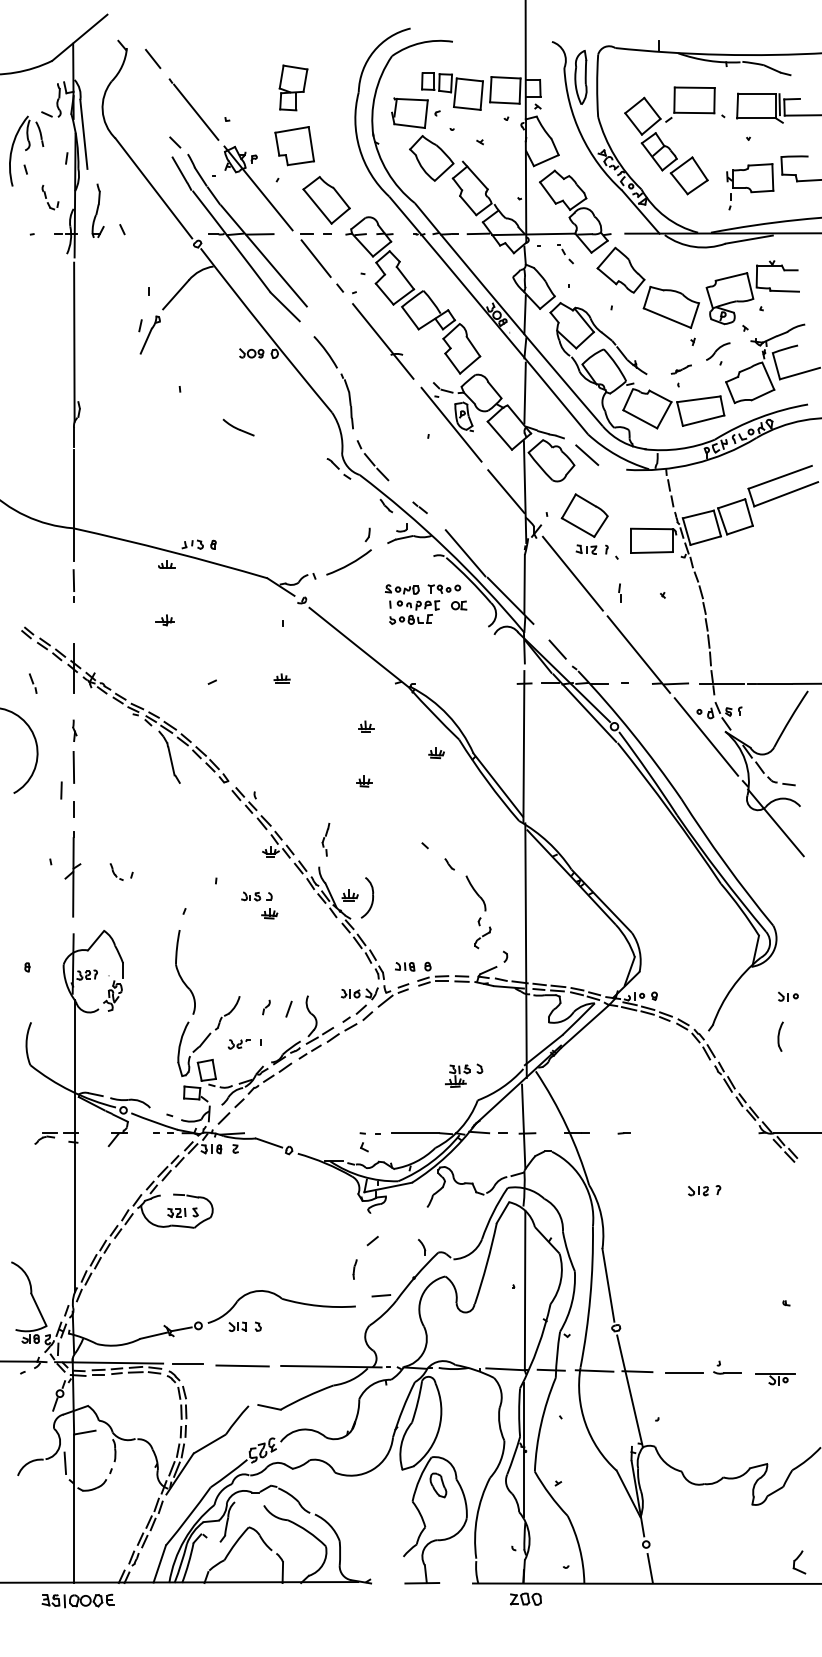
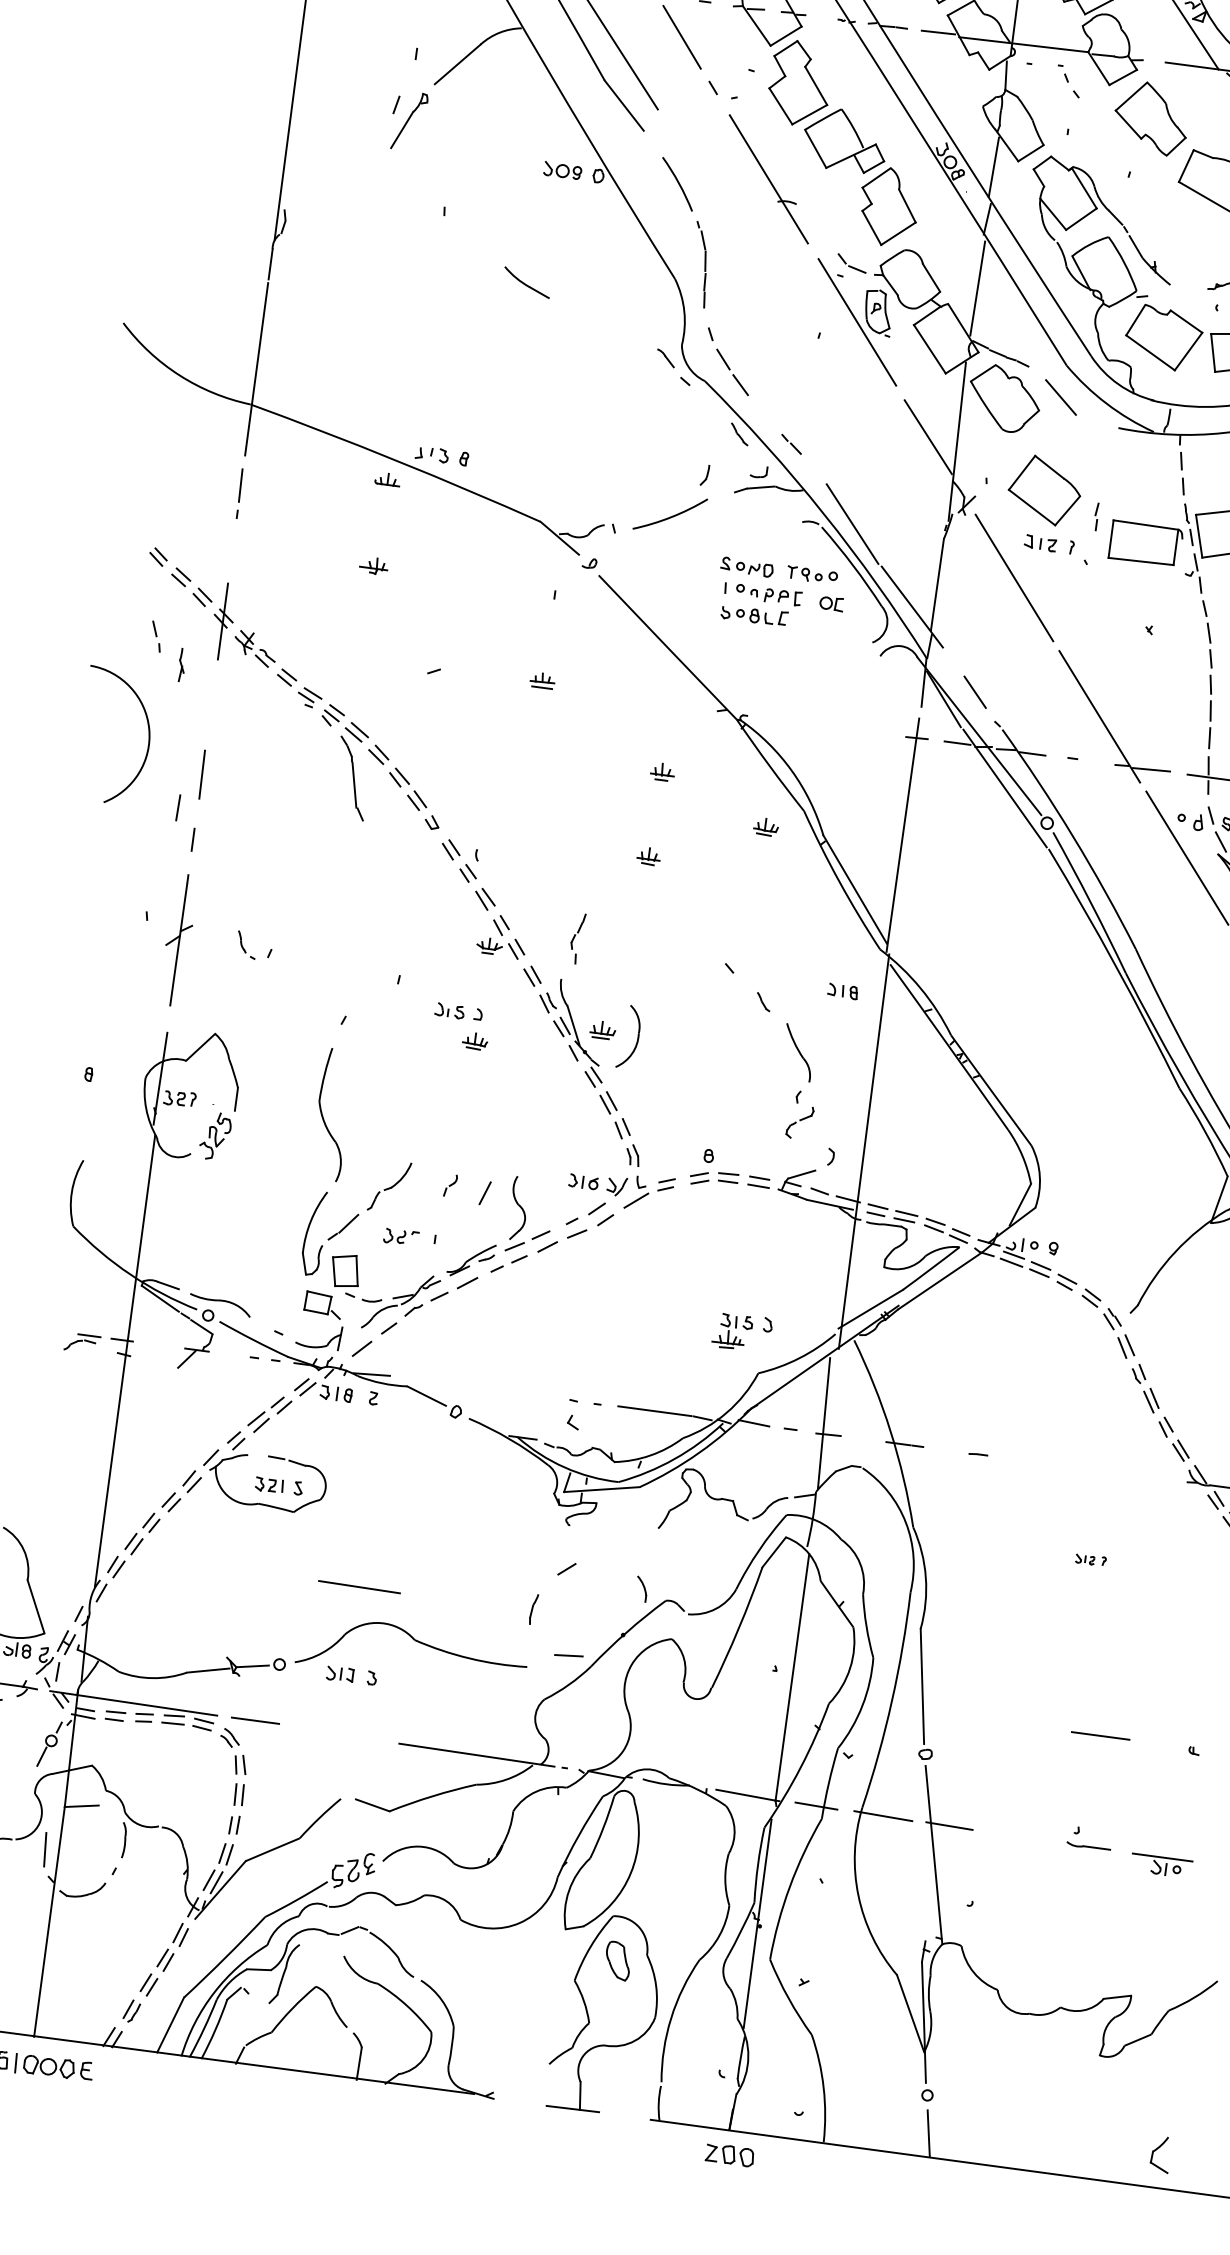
part: (619, 592) -> (1096, 516), moved
part: (74, 730) -> (181, 664), moved
part: (405, 966) -> (843, 991), moved
part: (704, 1190) -> (1090, 1559), size x0.6
line: (242, 1365) -> (359, 1586), moved
line: (684, 1372) -> (1100, 1735), moved

